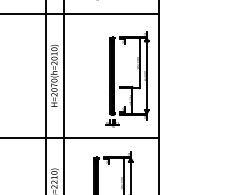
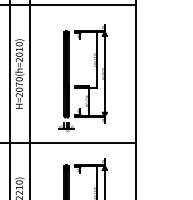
part: (127, 86) -> (83, 85), moved

